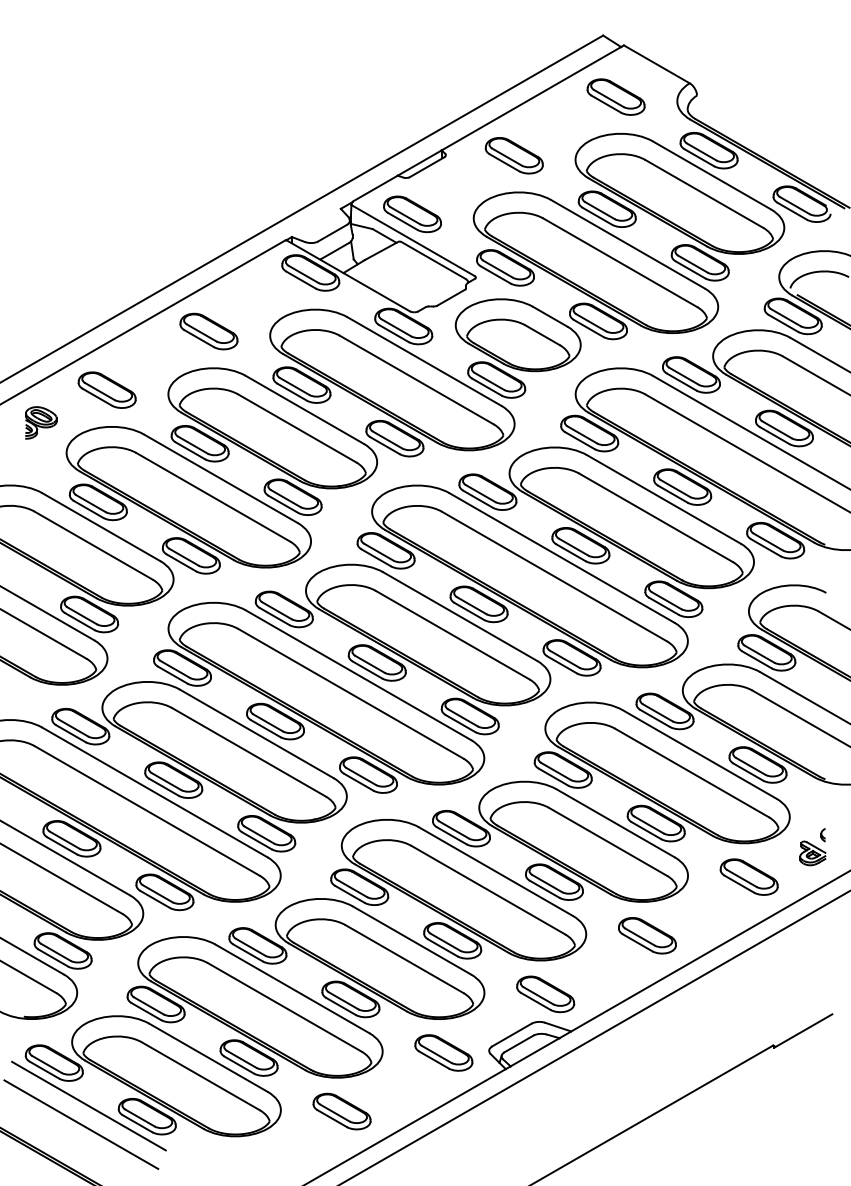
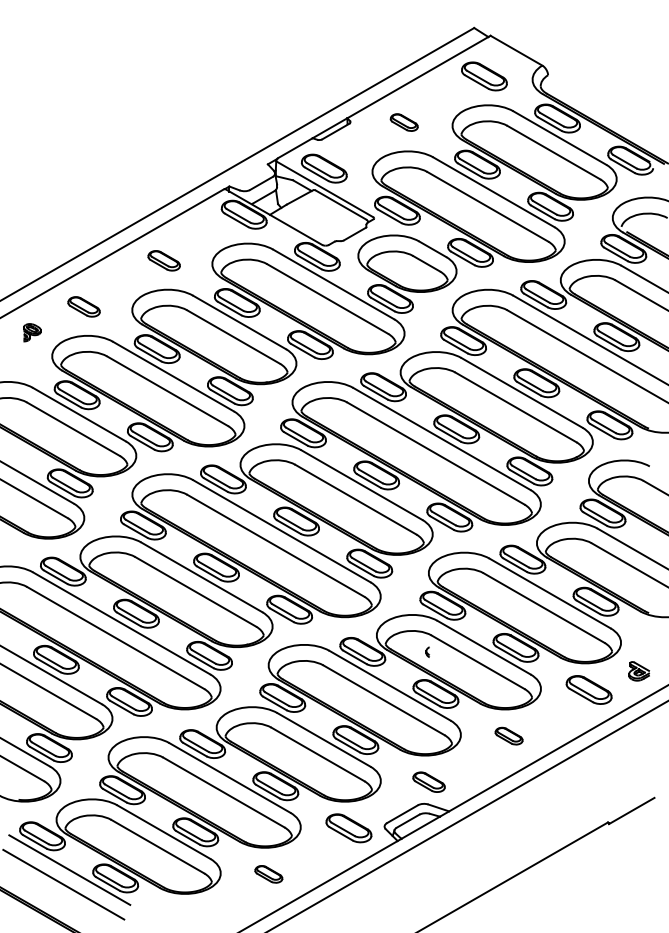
part: (513, 155) -> (403, 122), size x0.6
part: (208, 331) -> (163, 260), size x0.7
part: (106, 389) -> (83, 306), size x0.7
part: (41, 422) -> (32, 332), size x0.7
part: (822, 835) -> (427, 652), moved
part: (647, 935) -> (509, 735), size x0.6
part: (545, 994) -> (428, 782), size x0.7
part: (341, 1111) -> (268, 874), size x0.6

